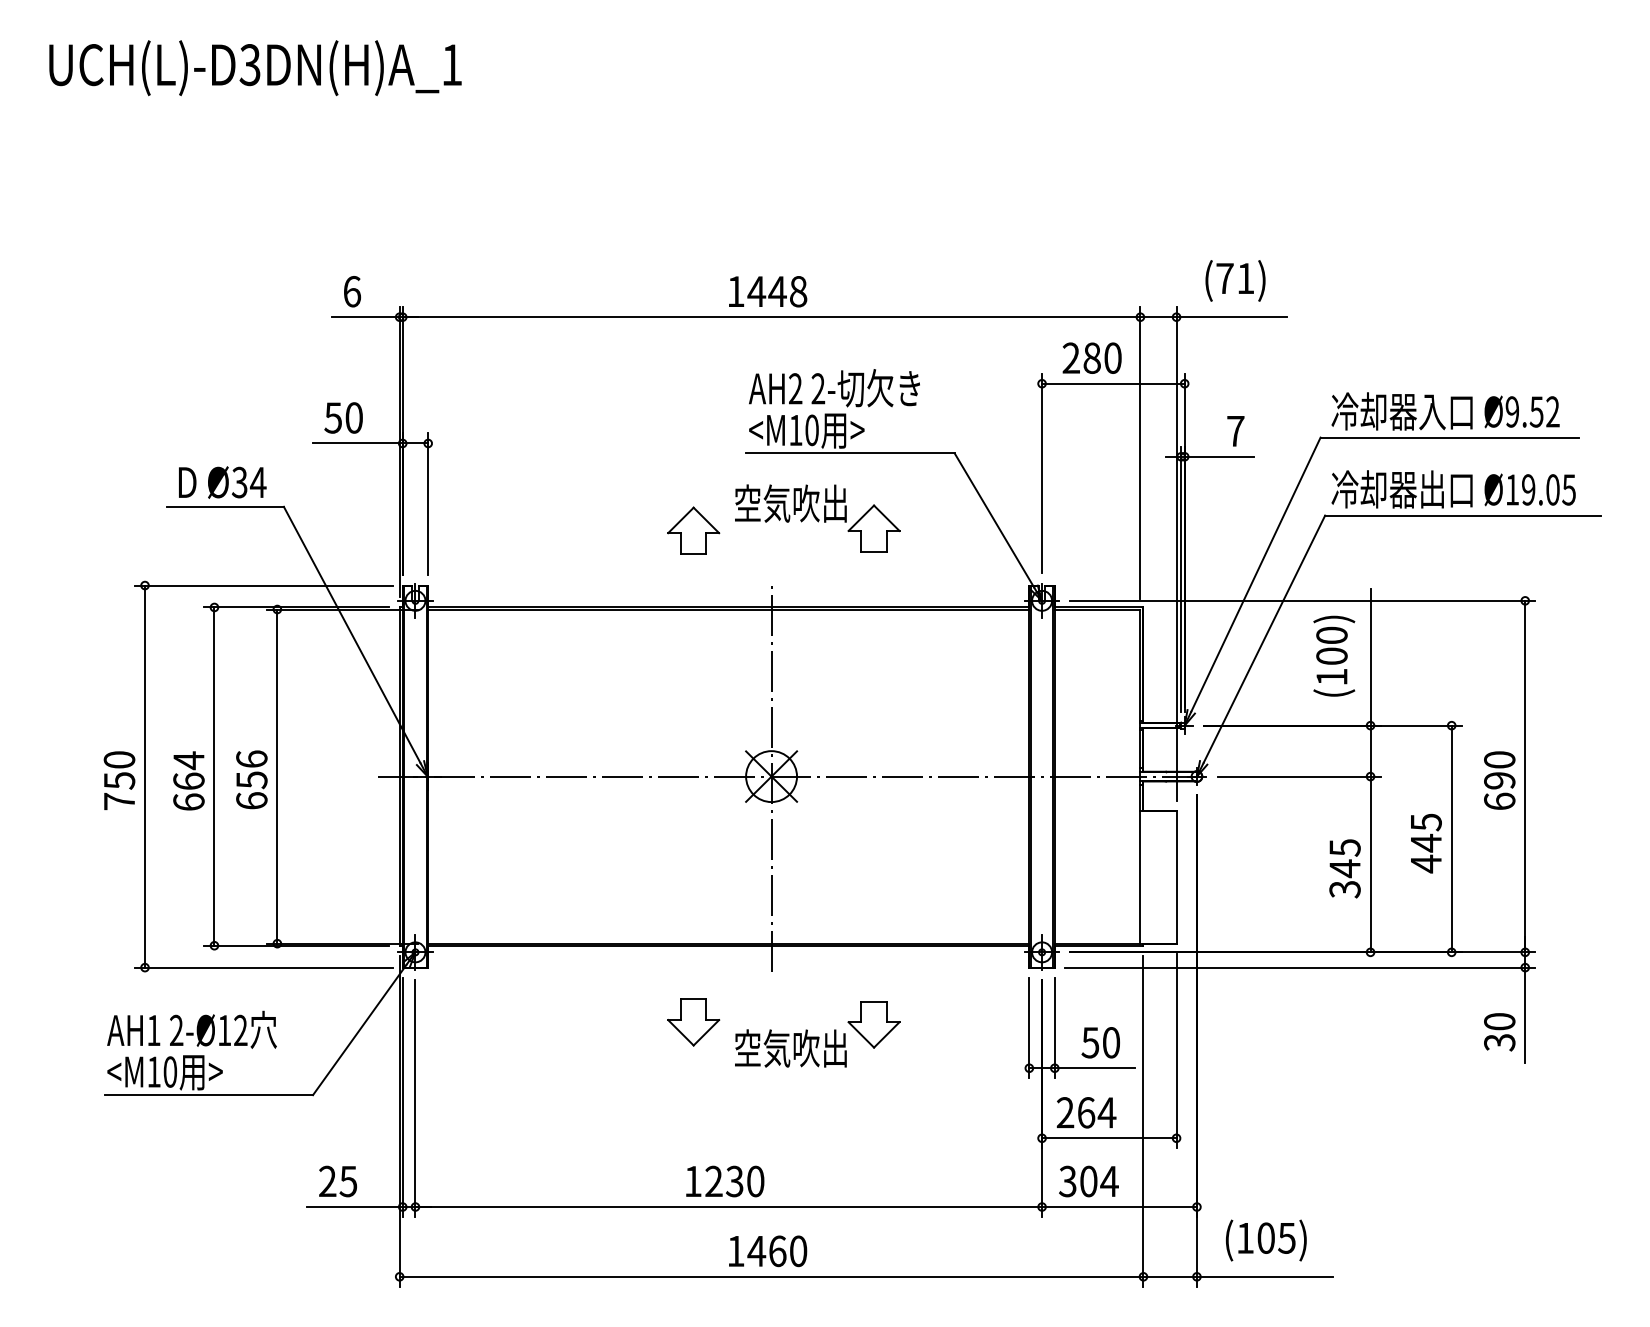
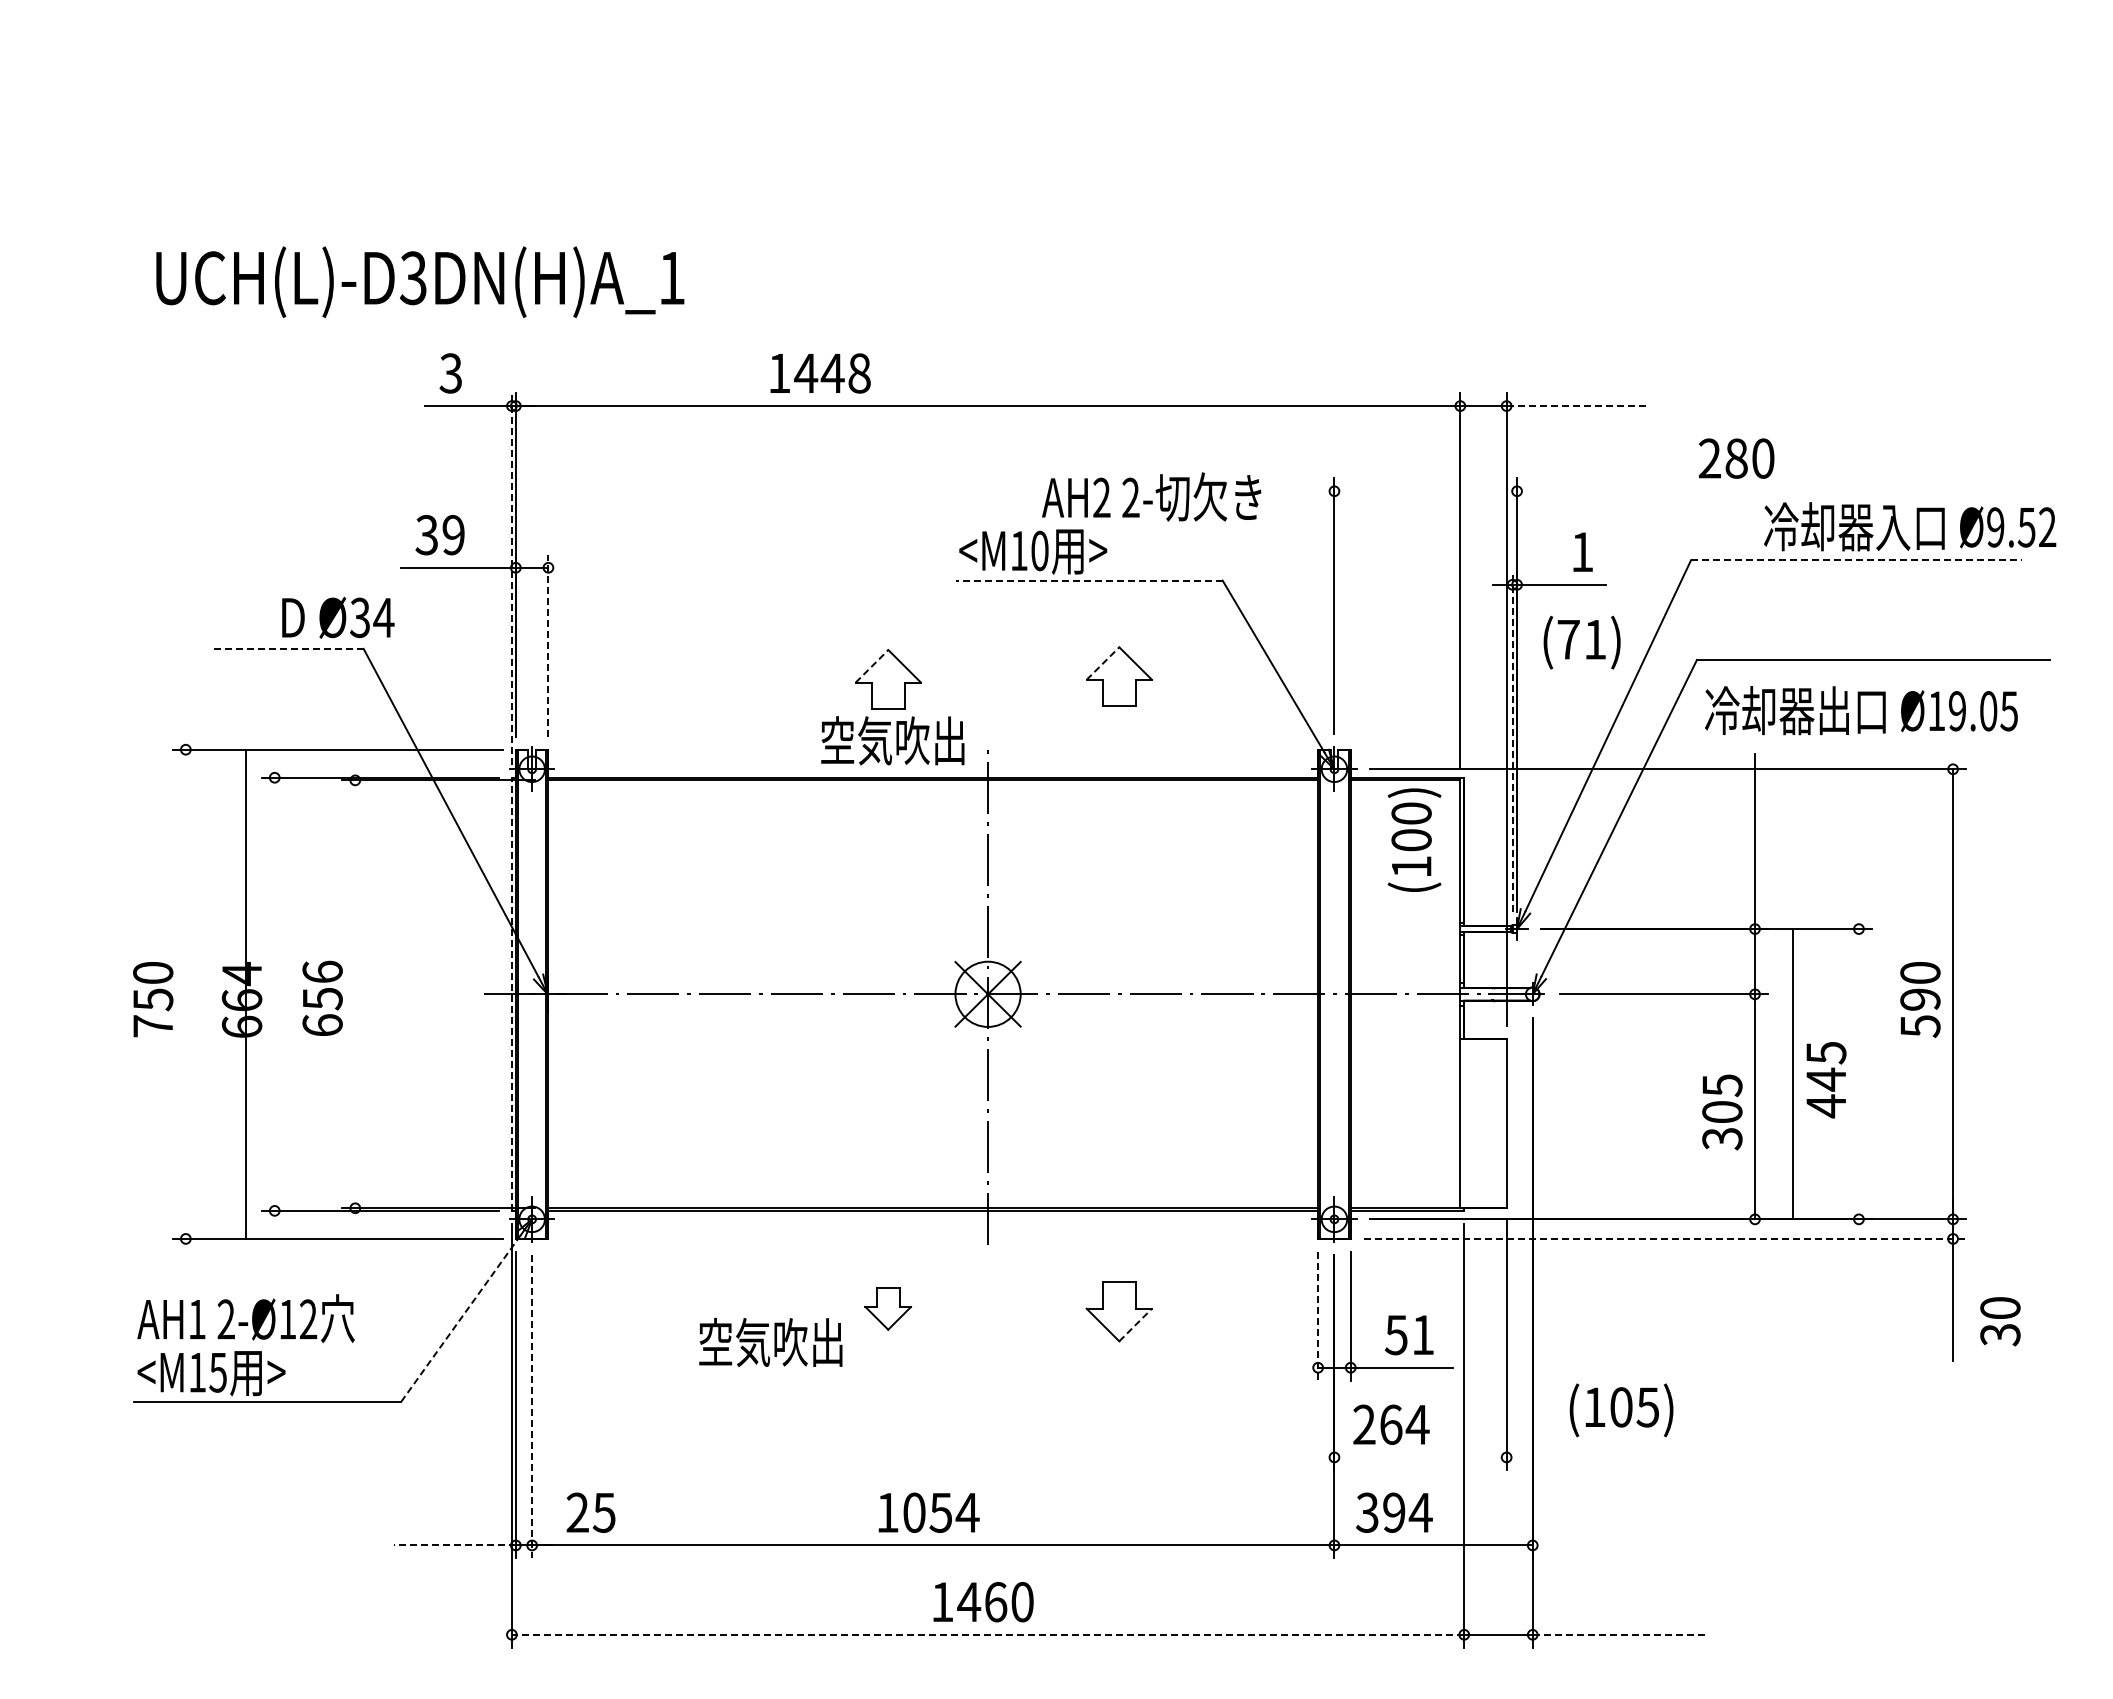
text: (255, 67) -> (420, 281), moved
text: (1235, 280) -> (1581, 642), moved
text: (351, 291) -> (450, 373), 6 -> 3
text: (767, 291) -> (820, 373), moved
line: (1231, 317) -> (1577, 406), solid -> dashed
text: (1092, 358) -> (1736, 458), moved
line: (1113, 383) -> (1425, 491), removed
text: (834, 387) -> (1151, 496), moved
text: (1445, 411) -> (1910, 526), moved
text: (343, 418) -> (439, 535), 50 -> 39
text: (1235, 430) -> (1582, 551), 7 -> 1
line: (1449, 437) -> (1856, 560), solid -> dashed
line: (399, 451) -> (511, 578), solid -> dashed
line: (849, 453) -> (1088, 580), solid -> dashed
text: (222, 482) -> (338, 617), moved
text: (1453, 489) -> (1861, 710), moved
text: (790, 503) -> (892, 740), moved
line: (428, 504) -> (548, 645), solid -> dashed
line: (225, 506) -> (288, 648), solid -> dashed
line: (861, 518) -> (1103, 663), solid -> dashed
line: (681, 519) -> (872, 665), solid -> dashed
line: (1181, 579) -> (1512, 741), solid -> dashed
text: (1334, 655) -> (1414, 839), moved
line: (144, 775) -> (245, 993), moved
line: (214, 775) -> (274, 993), removed
line: (277, 776) -> (355, 994), removed
line: (399, 776) -> (511, 994), solid -> dashed
text: (1499, 801) -> (1920, 1026), 690 -> 590
line: (1451, 839) -> (1792, 1074), moved
text: (1345, 868) -> (1722, 1112), 345 -> 305
line: (1300, 967) -> (1665, 1238), solid -> dashed
part: (693, 1021) -> (887, 1308), size x0.7
line: (1029, 1028) -> (1318, 1316), solid -> dashed
line: (359, 1029) -> (460, 1318), solid -> dashed
text: (1499, 1032) -> (2000, 1321), moved
line: (886, 1034) -> (1135, 1324), solid -> dashed
text: (1111, 1042) -> (1423, 1334), 50 -> 51
text: (790, 1048) -> (770, 1342), moved
text: (169, 1071) -> (217, 1372), <M10 -> <M15
line: (415, 1098) -> (532, 1406), solid -> dashed
line: (1109, 1138) -> (1420, 1457), removed
text: (337, 1181) -> (590, 1512), moved
text: (735, 1181) -> (941, 1512), 1230 -> 1054
text: (1088, 1181) -> (1394, 1512), 304 -> 394
line: (354, 1207) -> (454, 1545), solid -> dashed
text: (1266, 1240) -> (1621, 1410), moved
line: (771, 1276) -> (987, 1634), solid -> dashed
line: (1265, 1276) -> (1620, 1634), solid -> dashed

